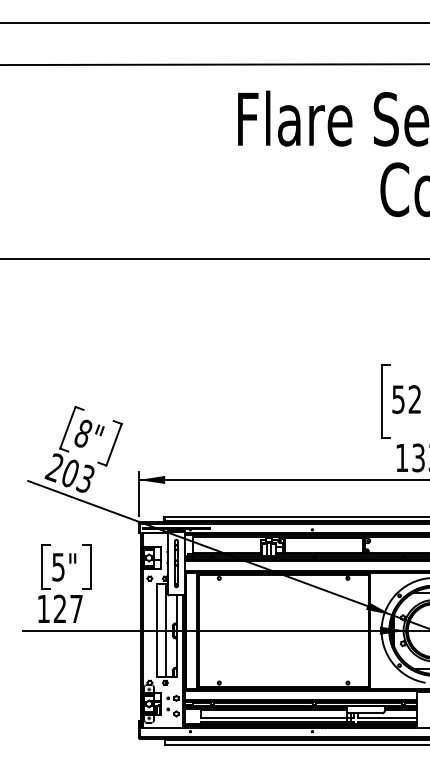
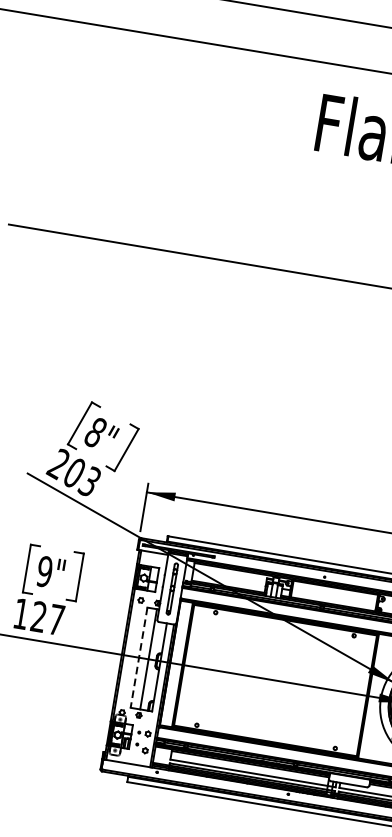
text: (58, 566) -> (44, 570), 5" -> 9"
line: (156, 630) -> (138, 657), solid -> dashed

